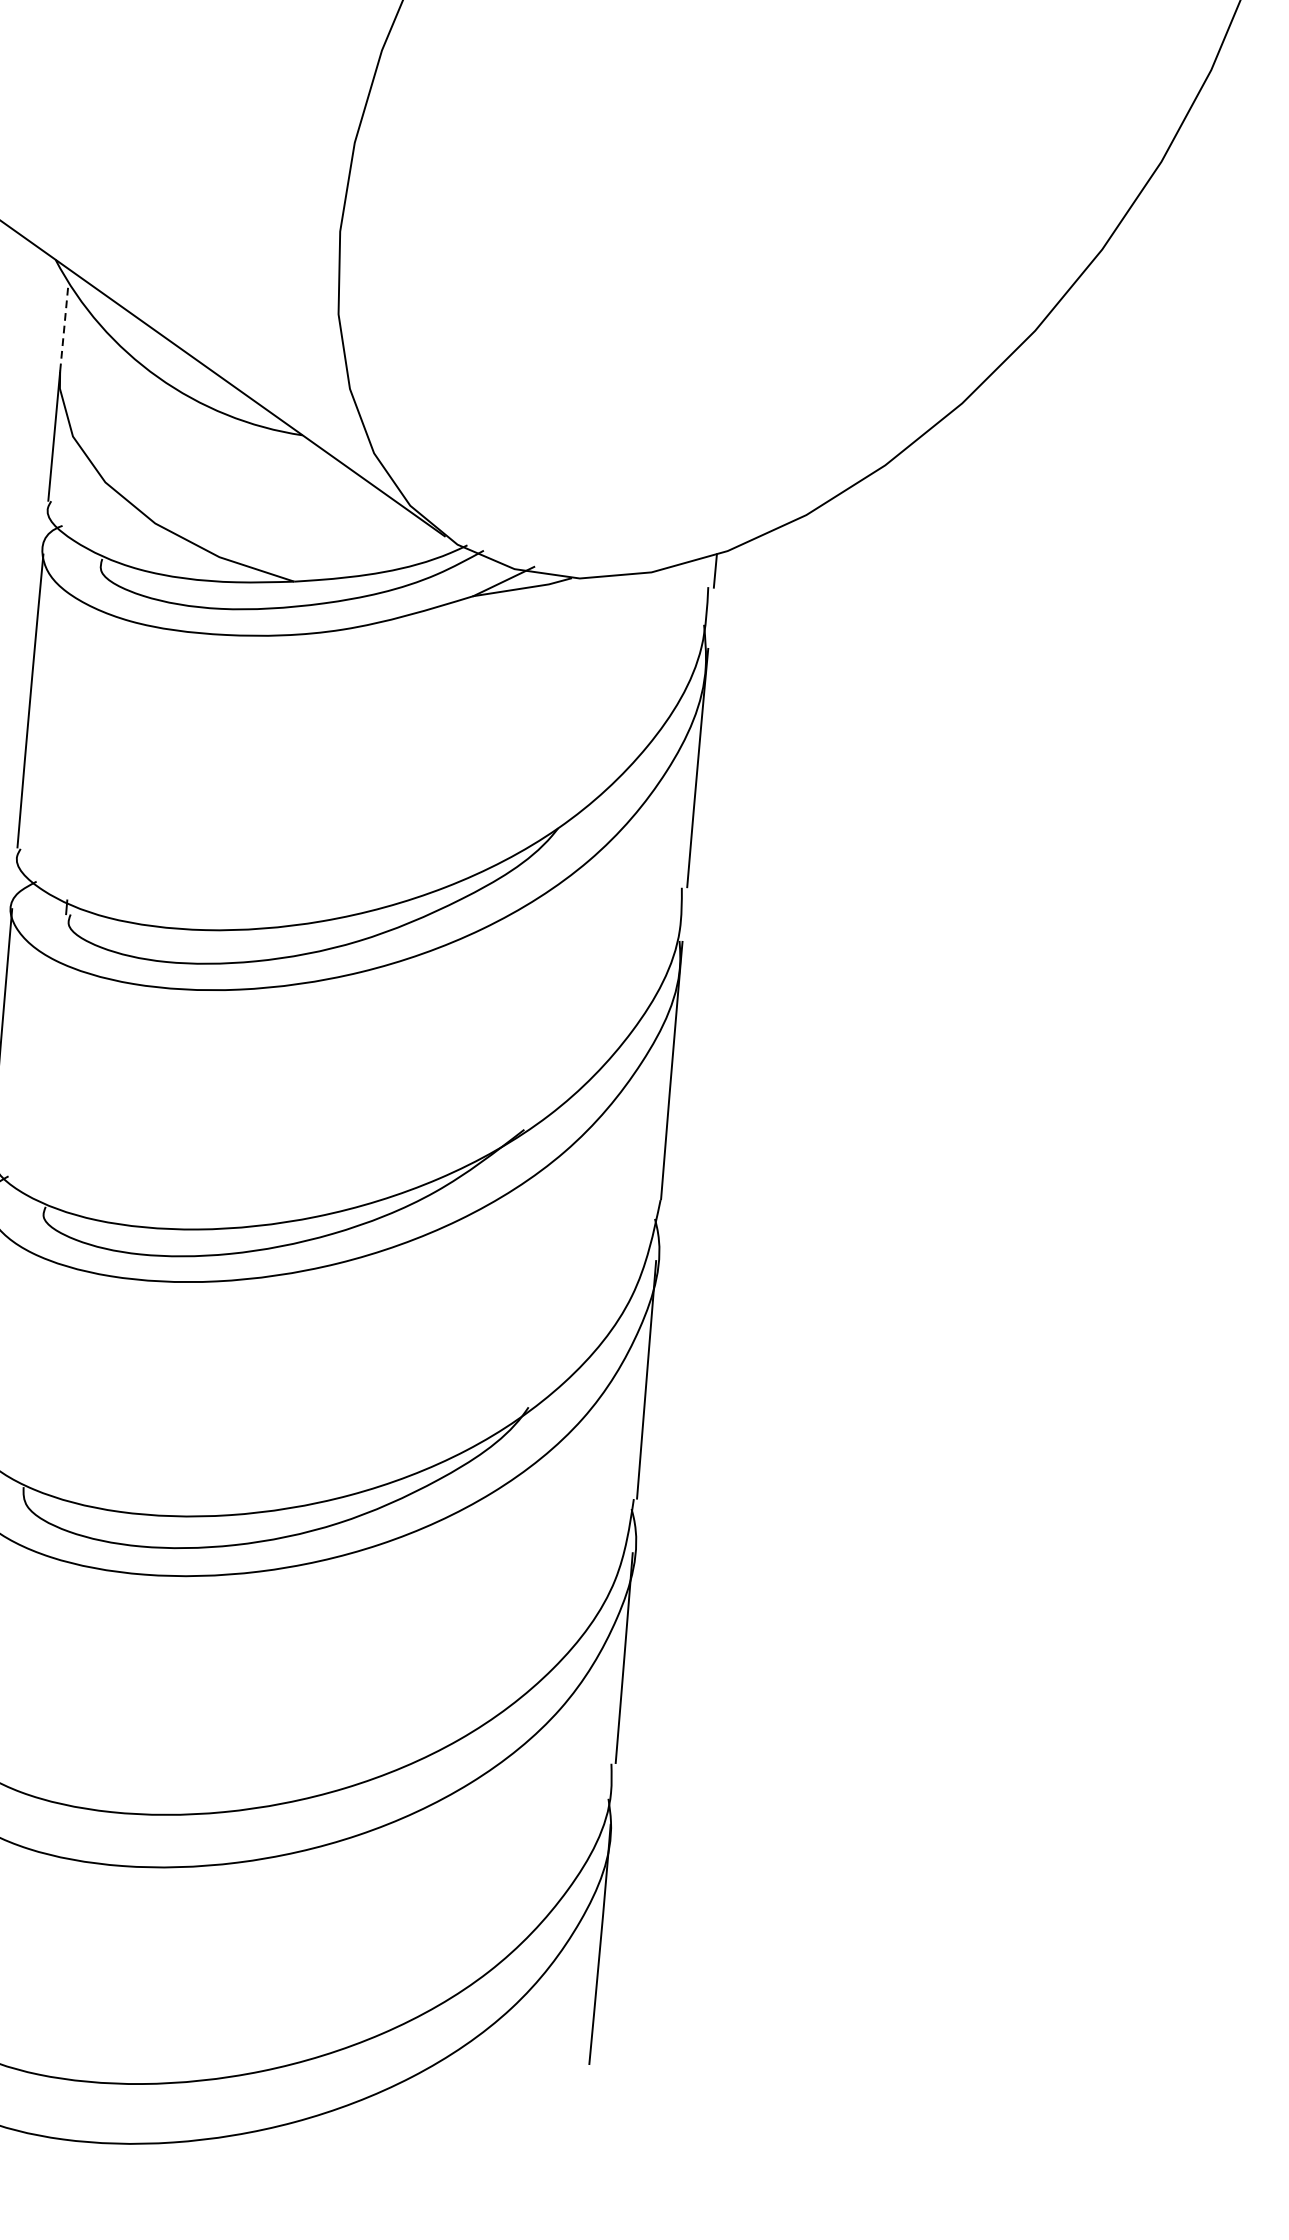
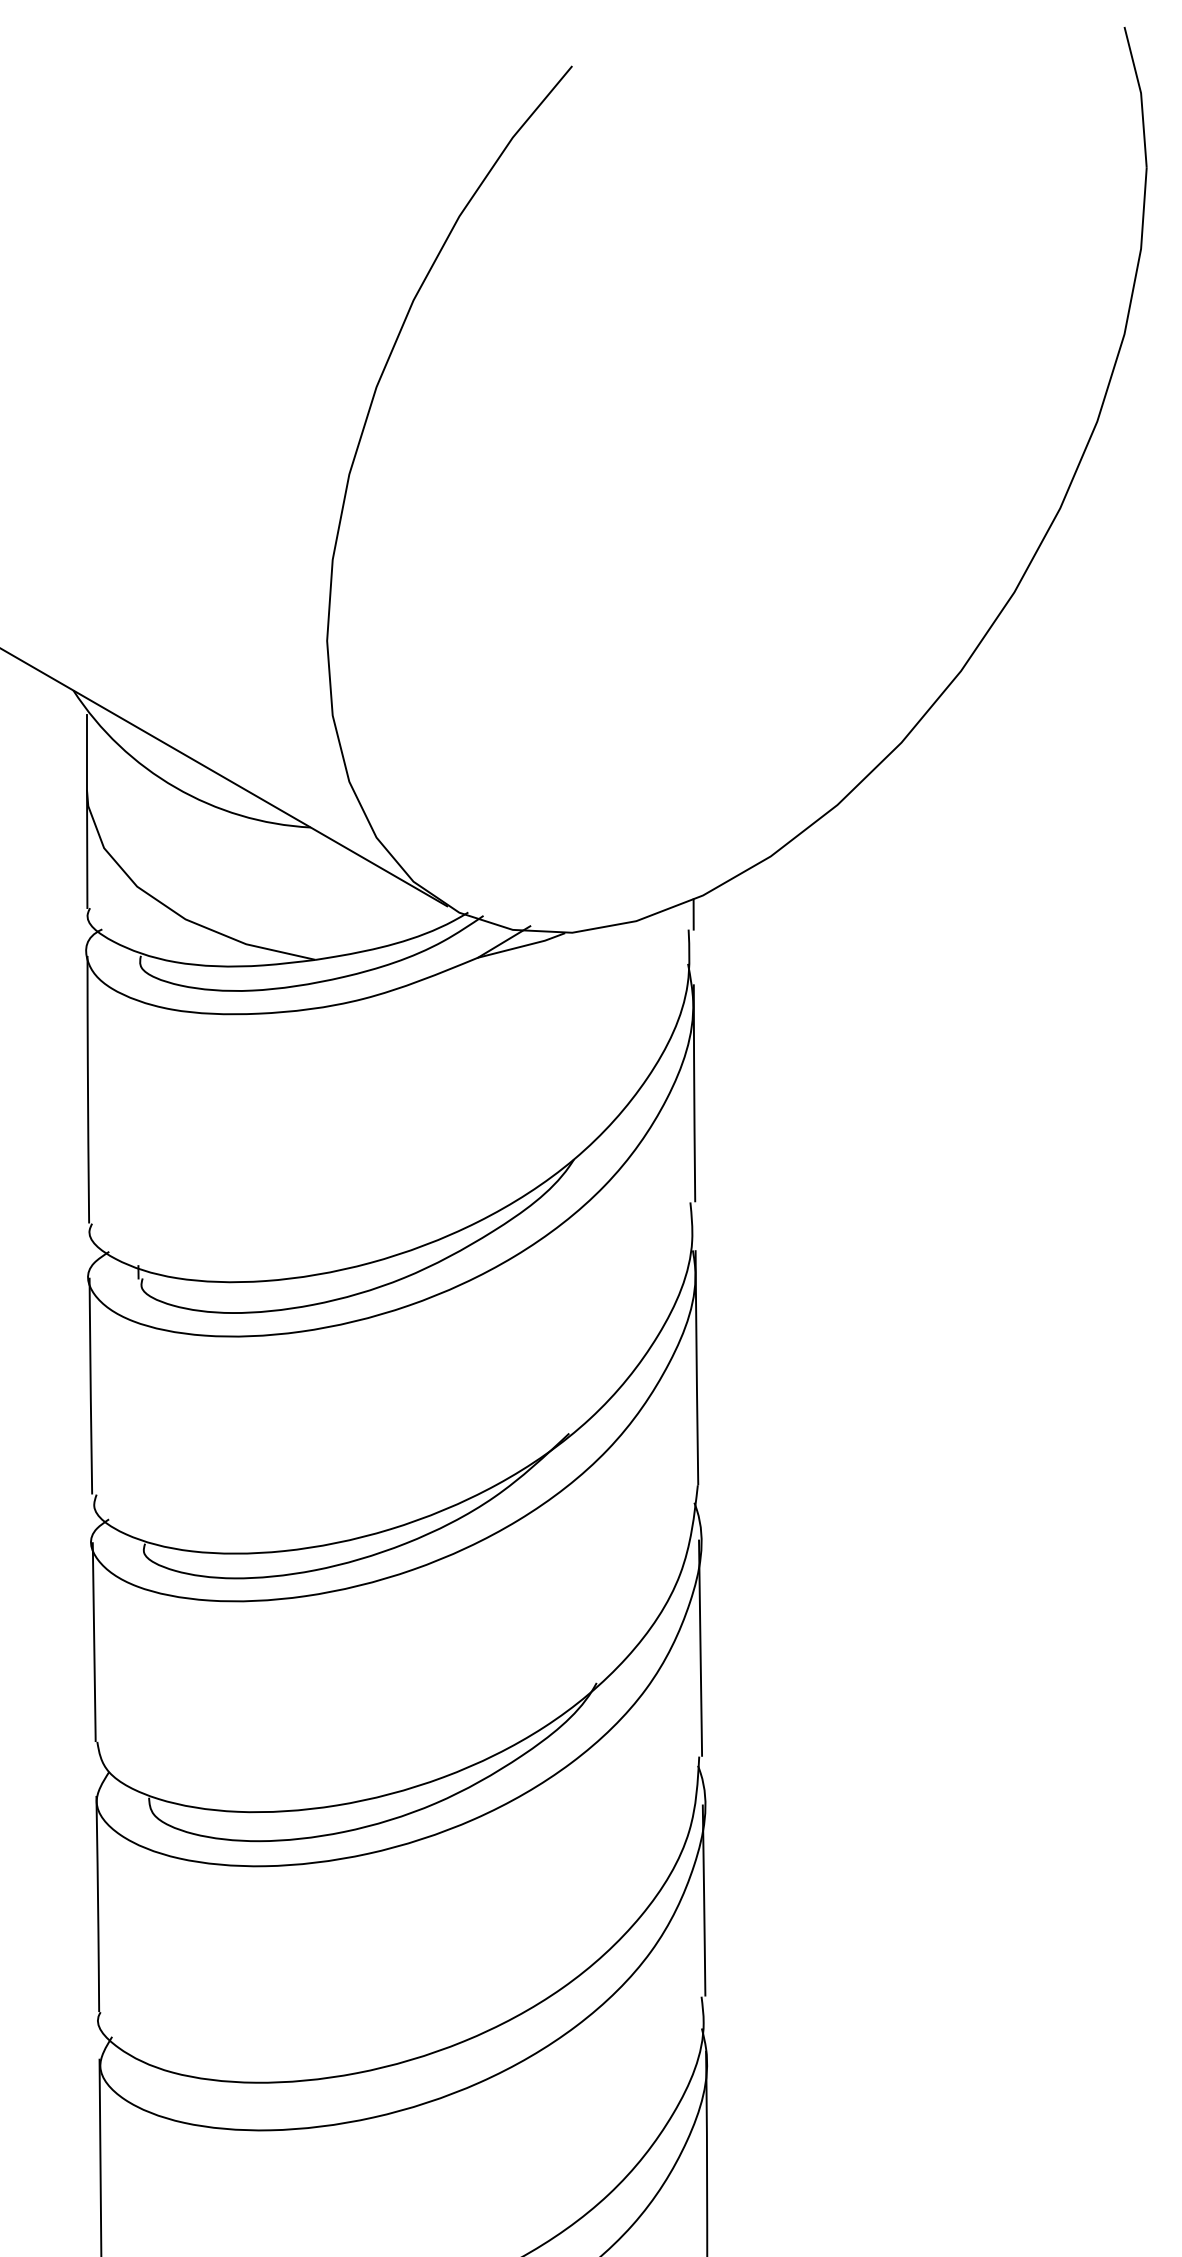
line: (64, 329) -> (87, 752), dashed -> solid

